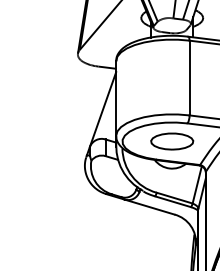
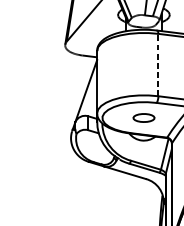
line: (189, 77) -> (158, 64), solid -> dashed
part: (172, 141) -> (144, 118), size x0.6

